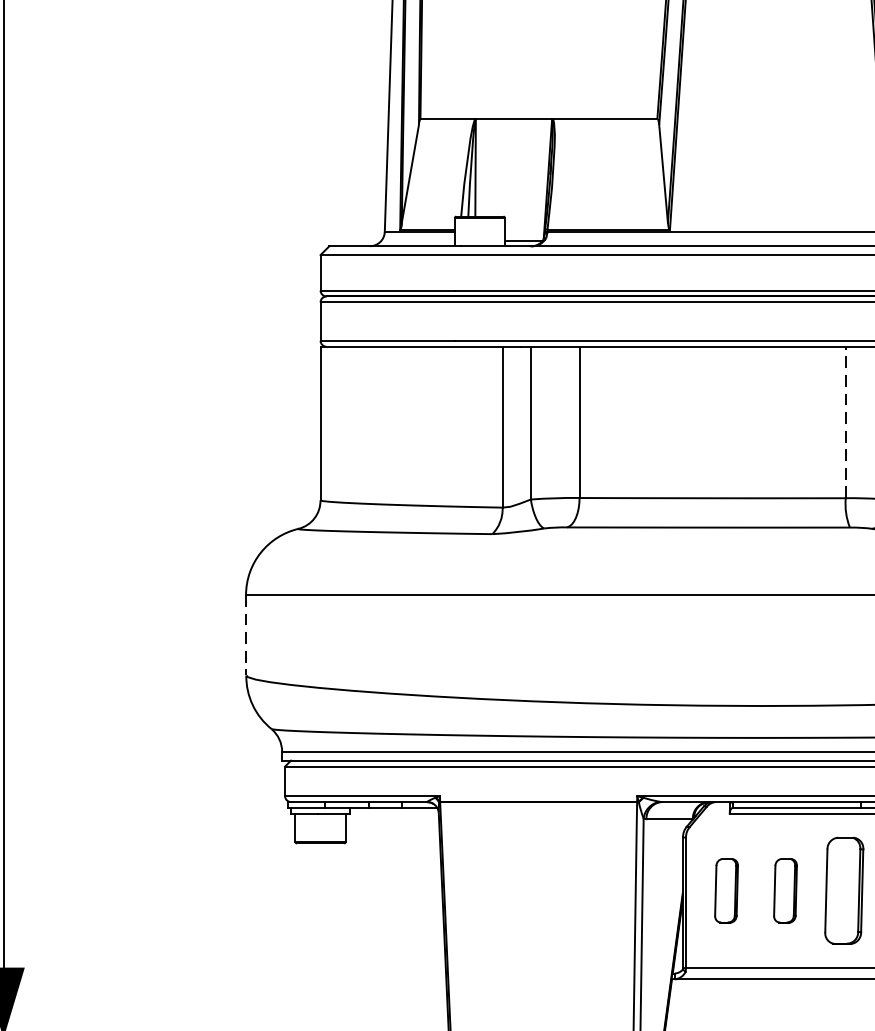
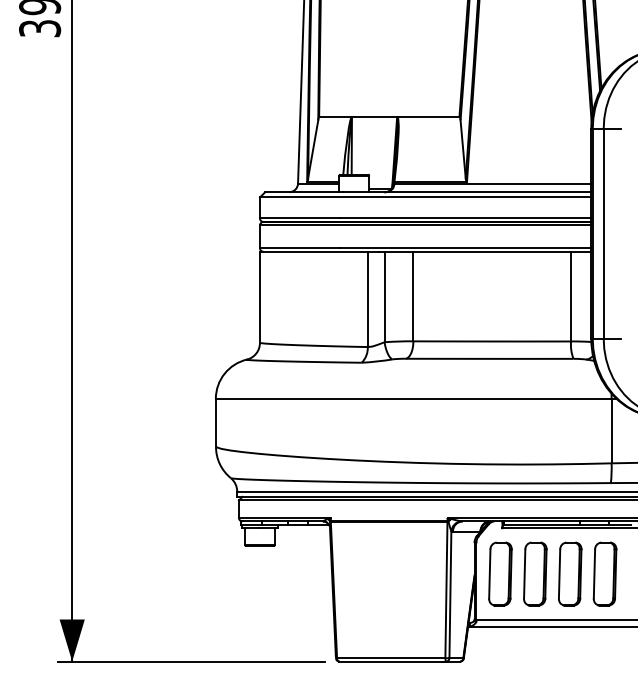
line: (846, 422) -> (571, 296), dashed -> solid
line: (245, 635) -> (215, 422), dashed -> solid
part: (726, 889) -> (500, 573), size x1.67
part: (785, 889) -> (535, 573), size x1.67

